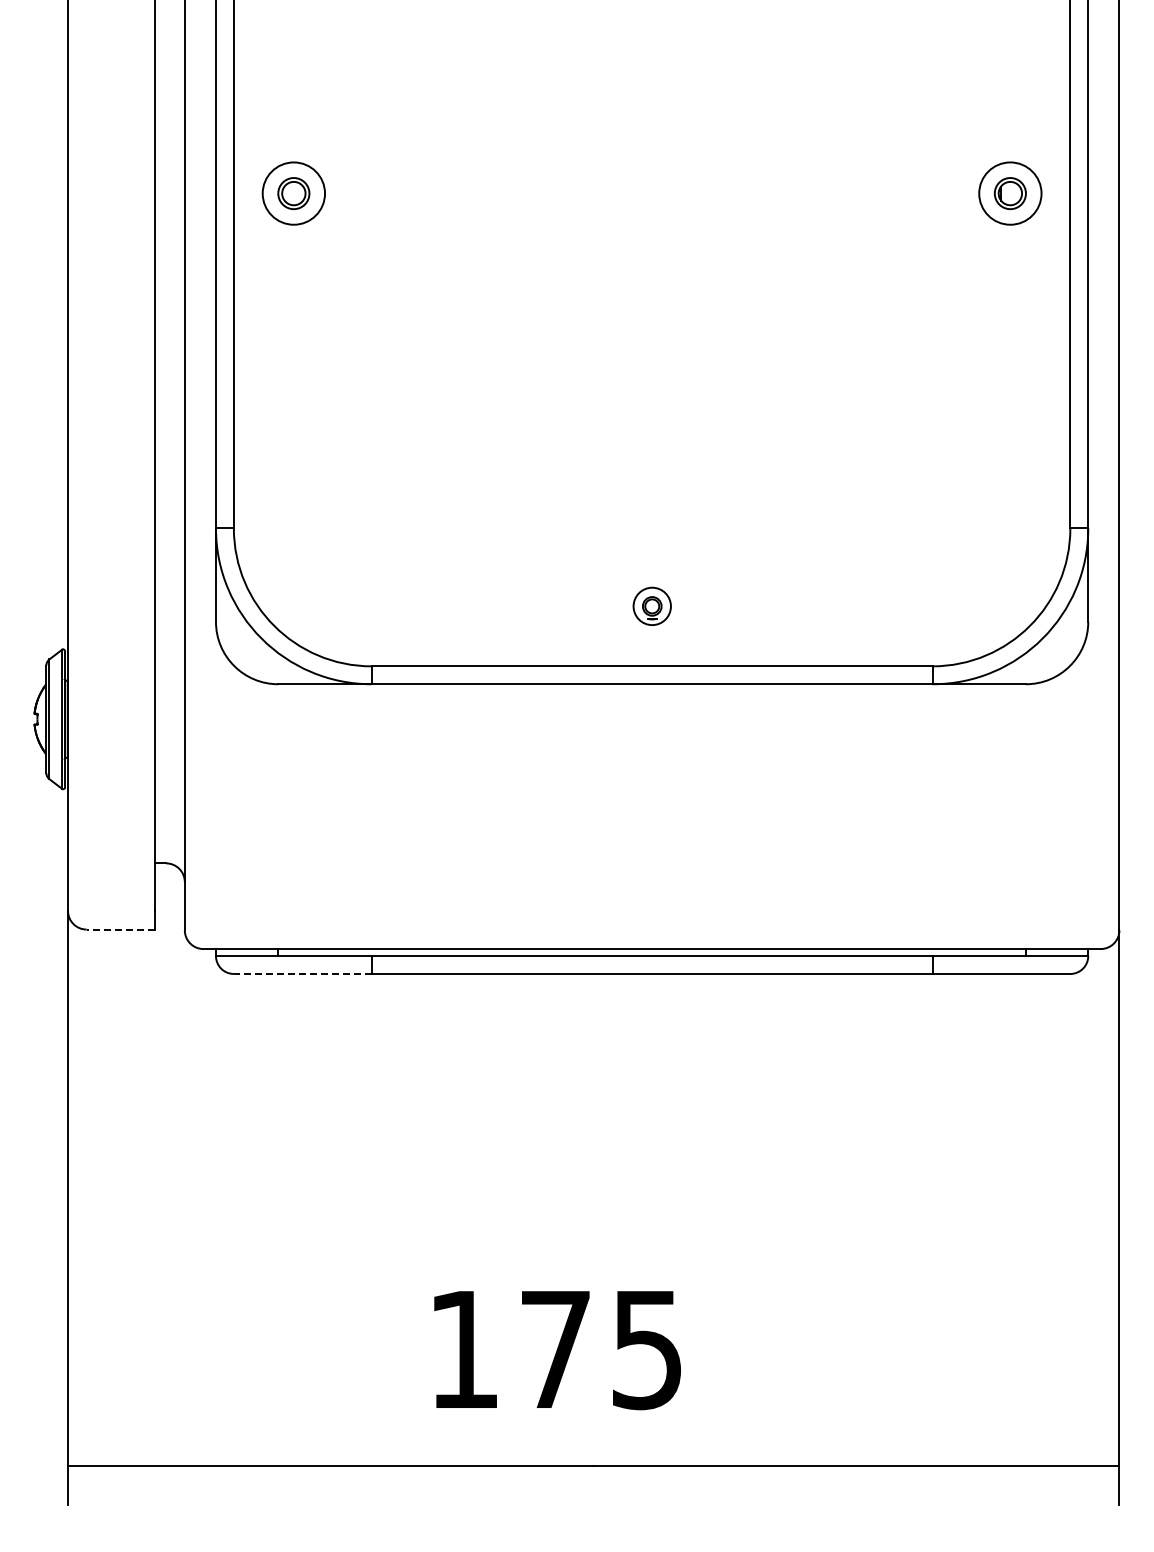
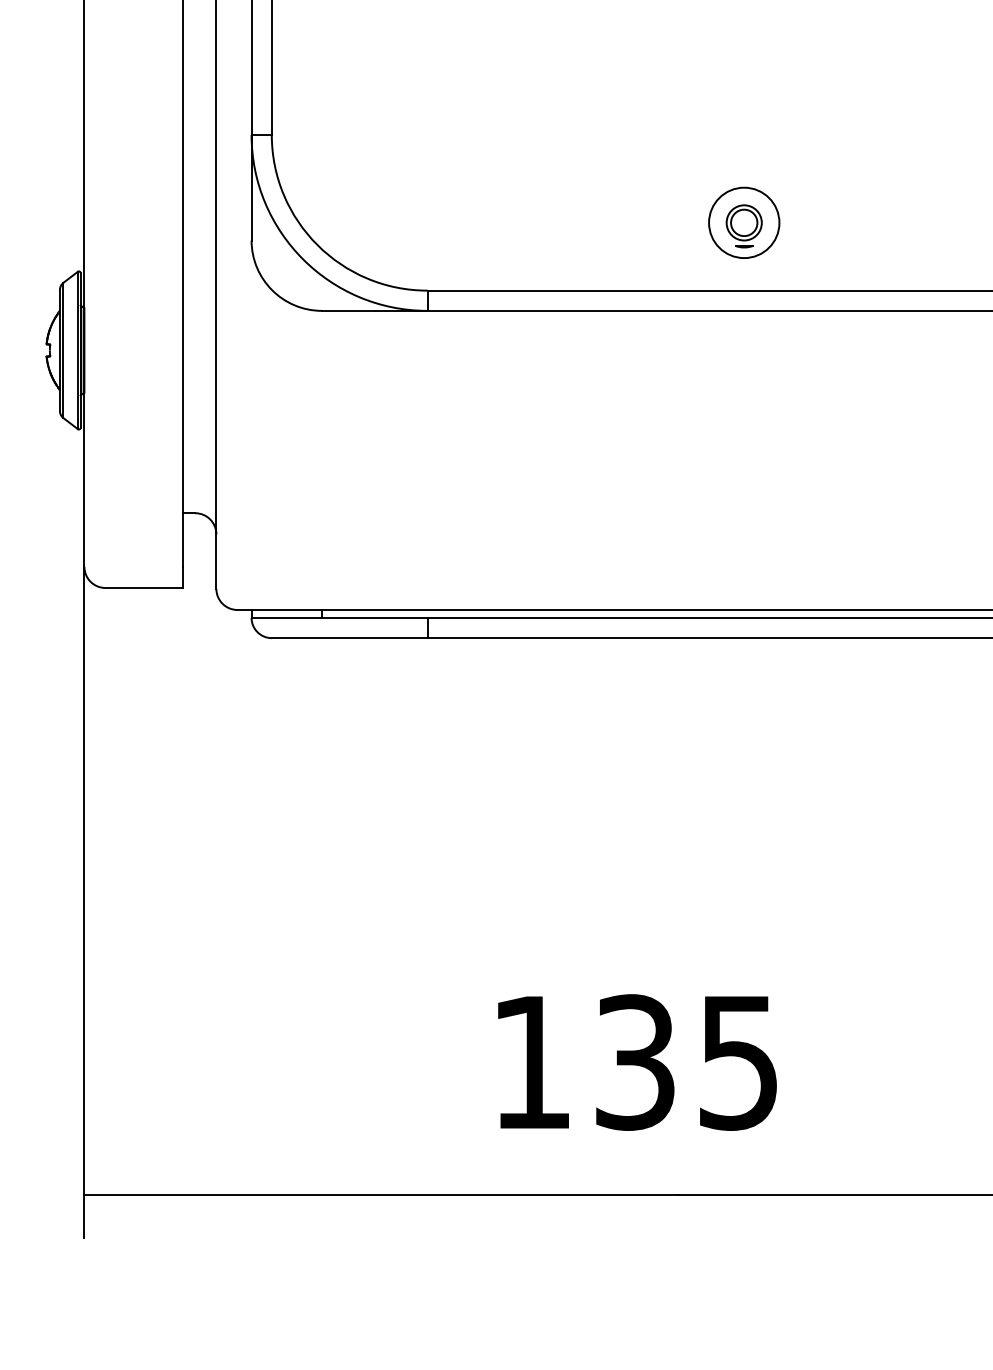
part: (652, 606) -> (744, 223), size x1.67
line: (120, 929) -> (143, 587), dashed -> solid
line: (302, 973) -> (349, 637), dashed -> solid
text: (555, 1349) -> (635, 1062), 175 -> 135

